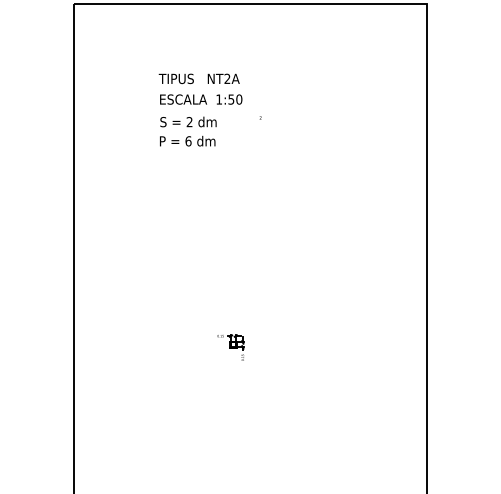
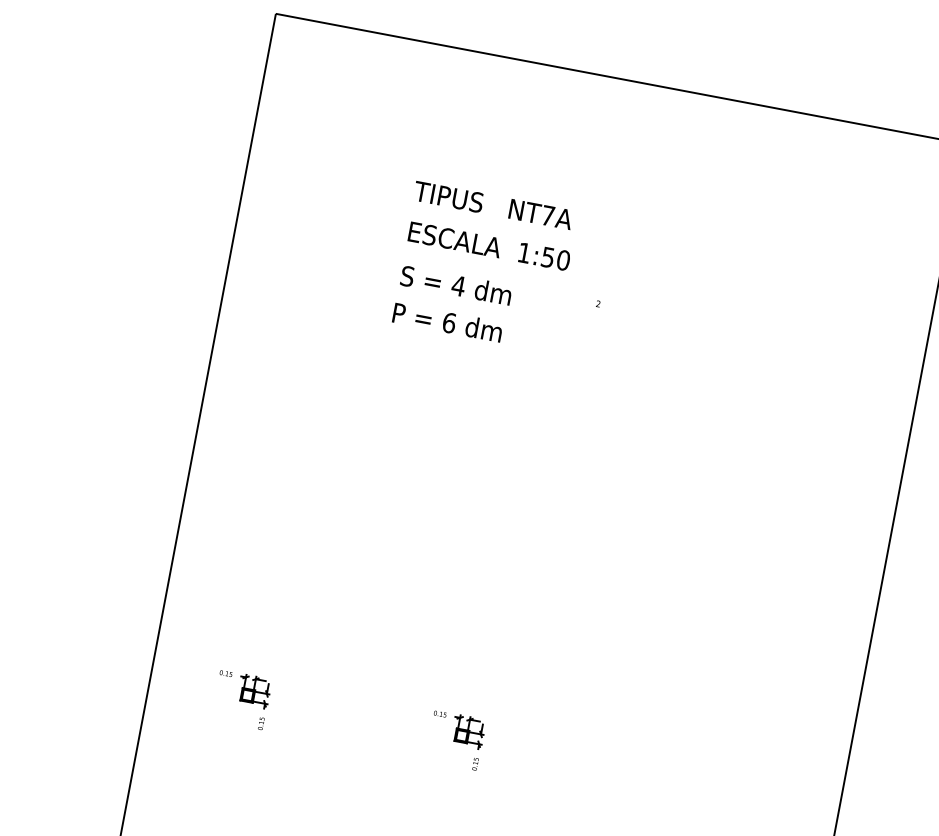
text: (227, 78) -> (548, 215), NT2A -> NT7A
text: (189, 122) -> (458, 286), 2 -> 4
part: (120, 347) -> (241, 699), added

